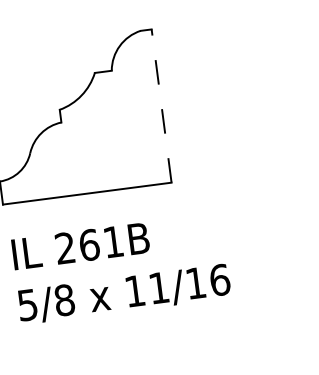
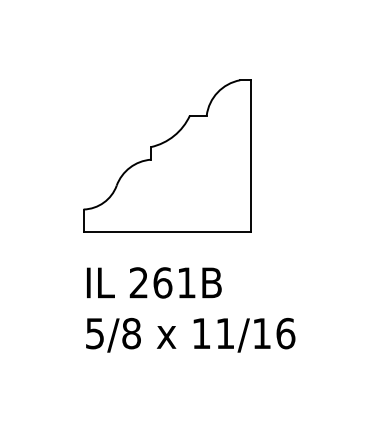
line: (161, 105) -> (250, 155), dashed -> solid

